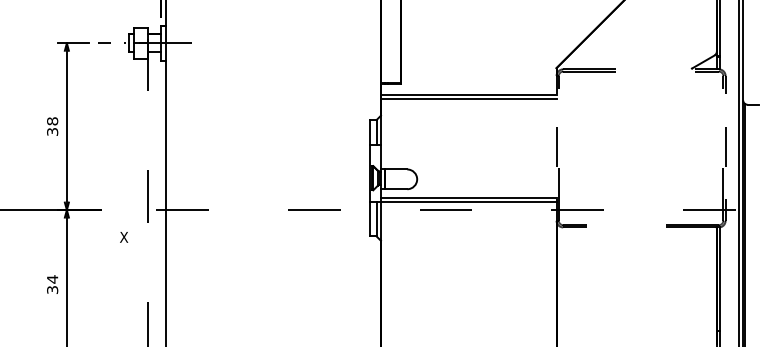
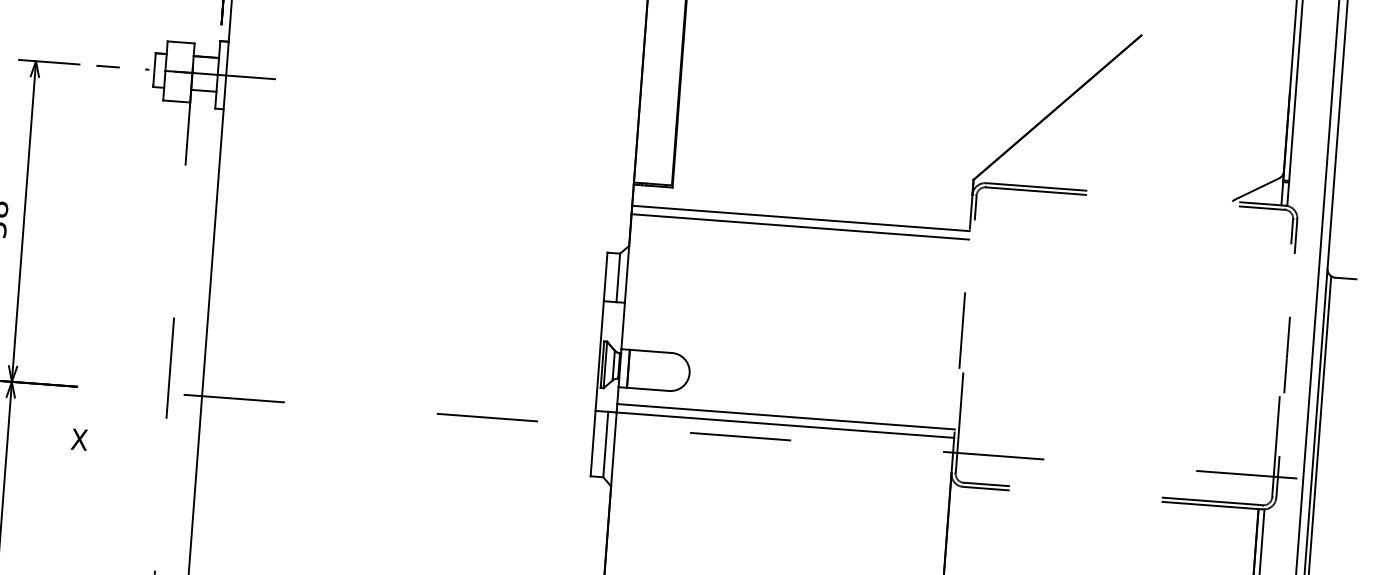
text: (124, 237) -> (80, 439), moved

